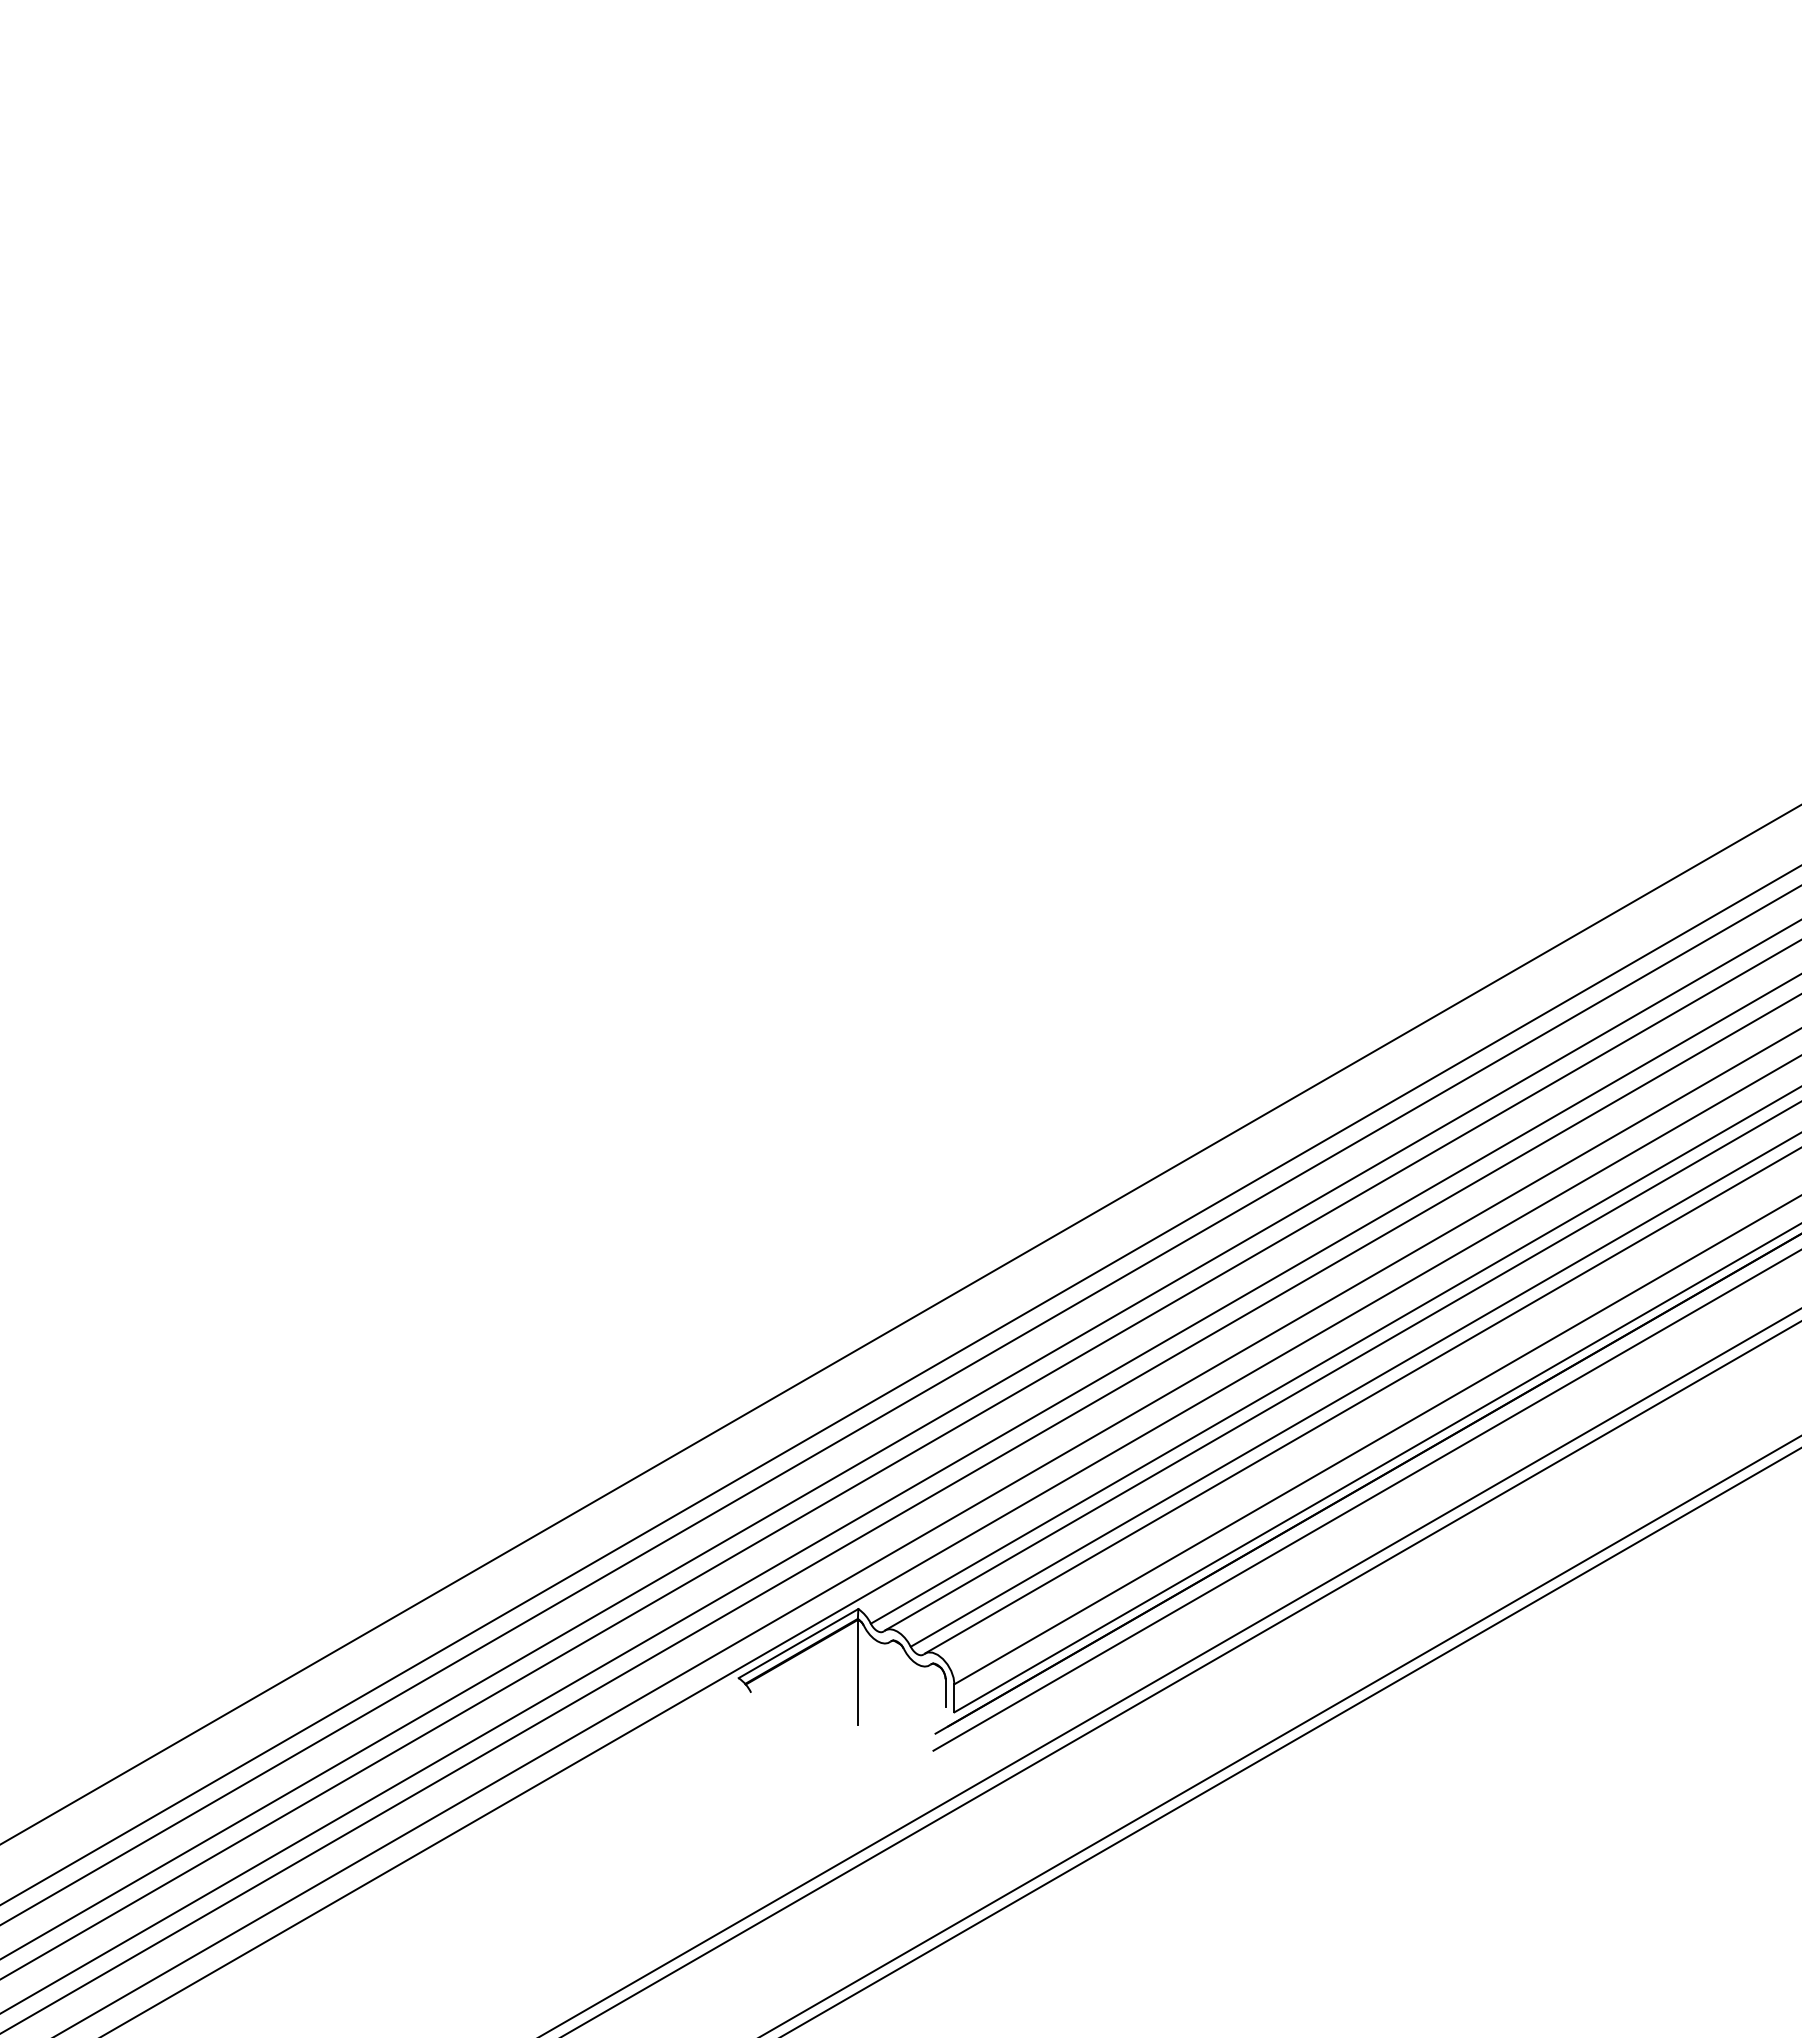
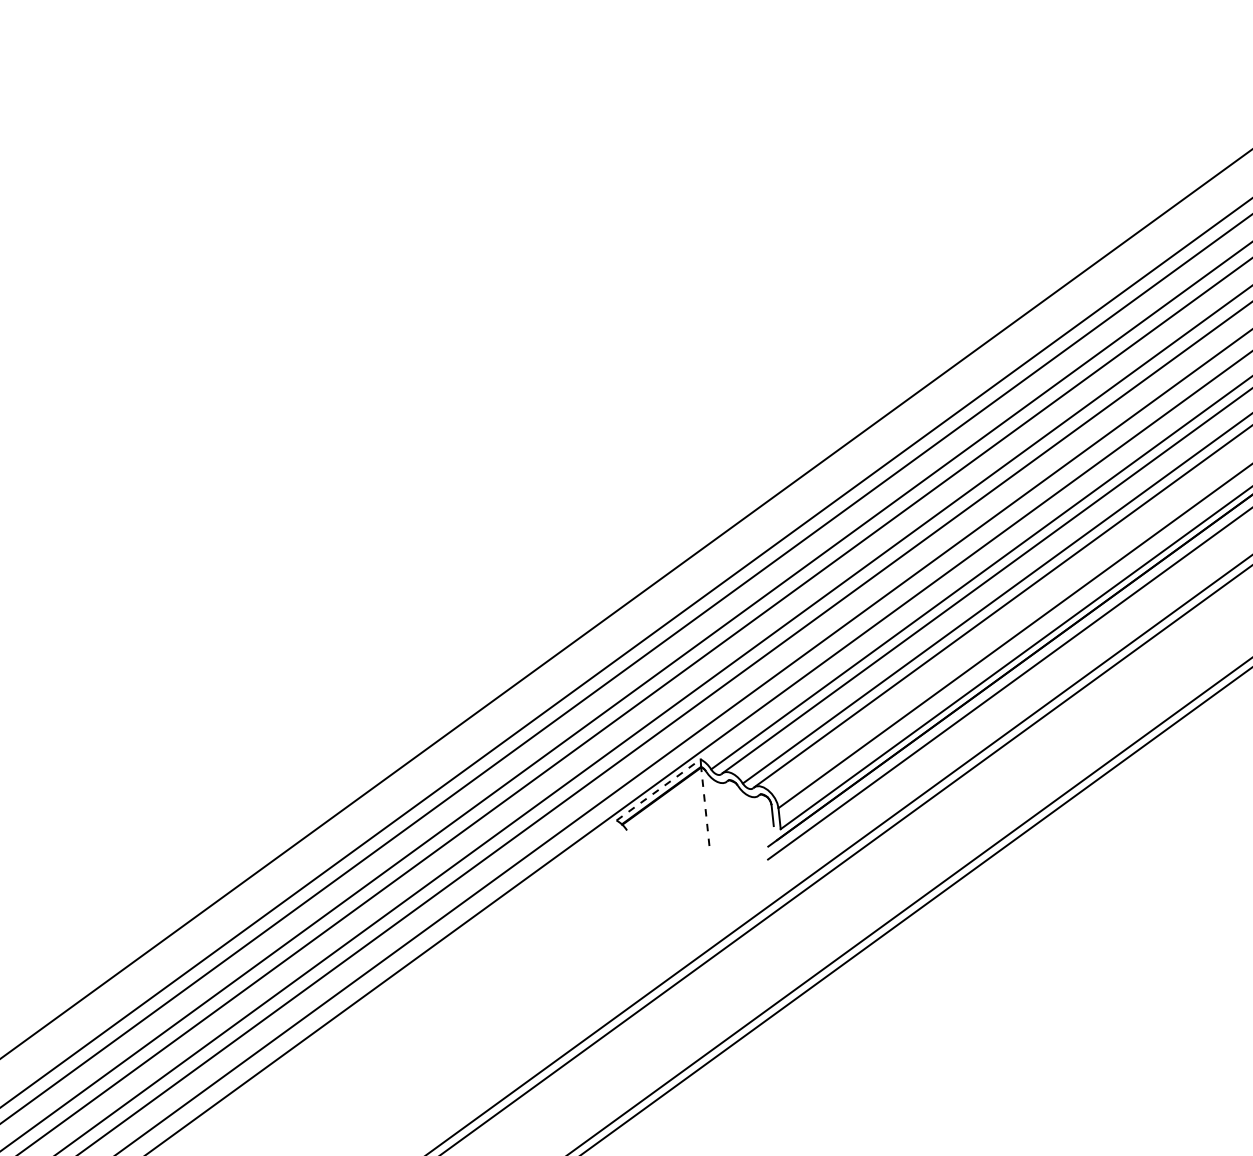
line: (798, 1643) -> (658, 789), solid -> dashed
line: (857, 1671) -> (704, 806), solid -> dashed

